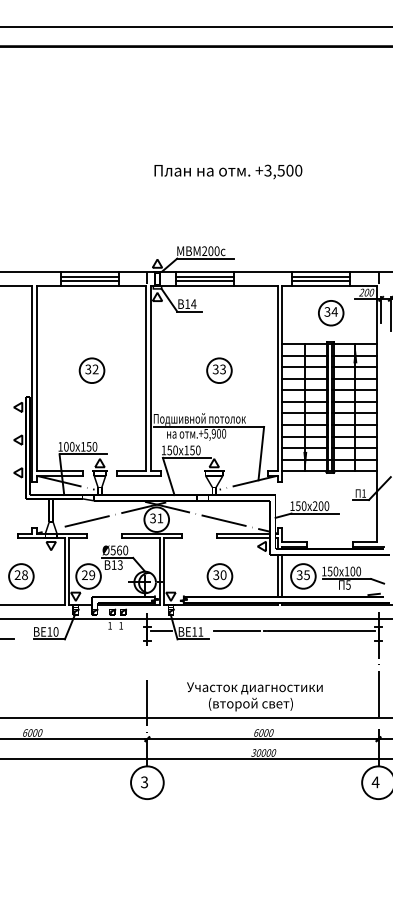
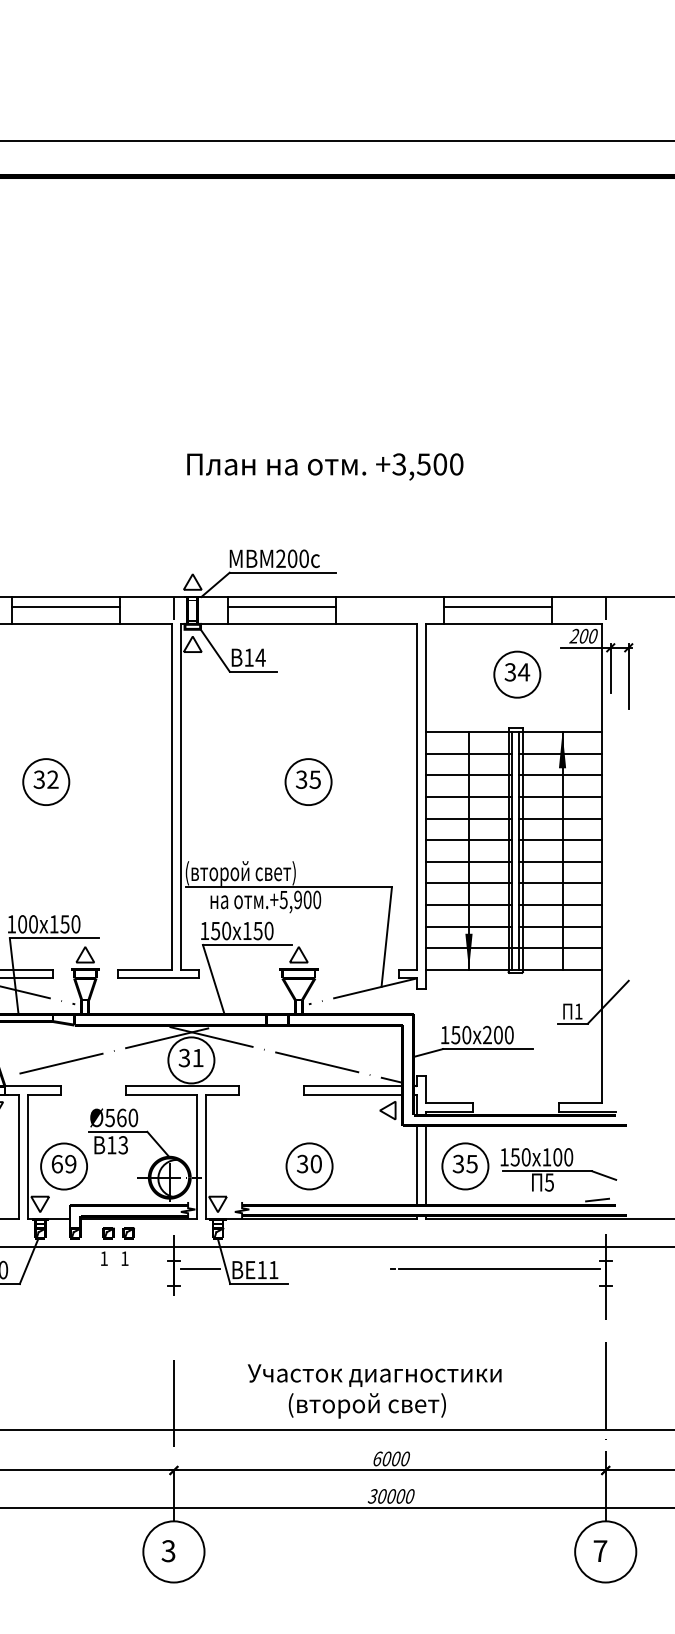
text: (228, 171) -> (325, 465), moved
line: (89, 280) -> (65, 613), removed
line: (205, 280) -> (282, 613), removed
line: (320, 280) -> (497, 613), removed
text: (222, 368) -> (314, 777), 33 -> 35
part: (91, 370) -> (45, 781), moved
text: (199, 419) -> (271, 873), Подшивной потолок -> (второй свет)
text: (84, 575) -> (56, 1164), 29 -> 69
line: (236, 631) -> (340, 1269), removed
text: (375, 782) -> (600, 1551), 4 -> 7

